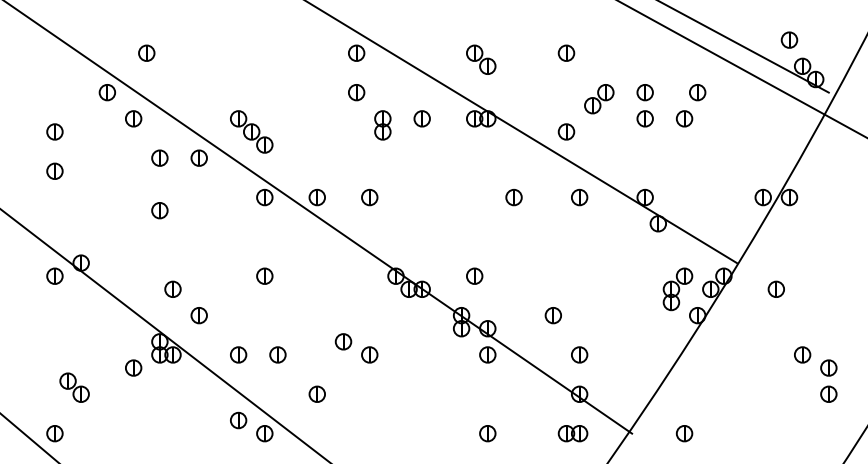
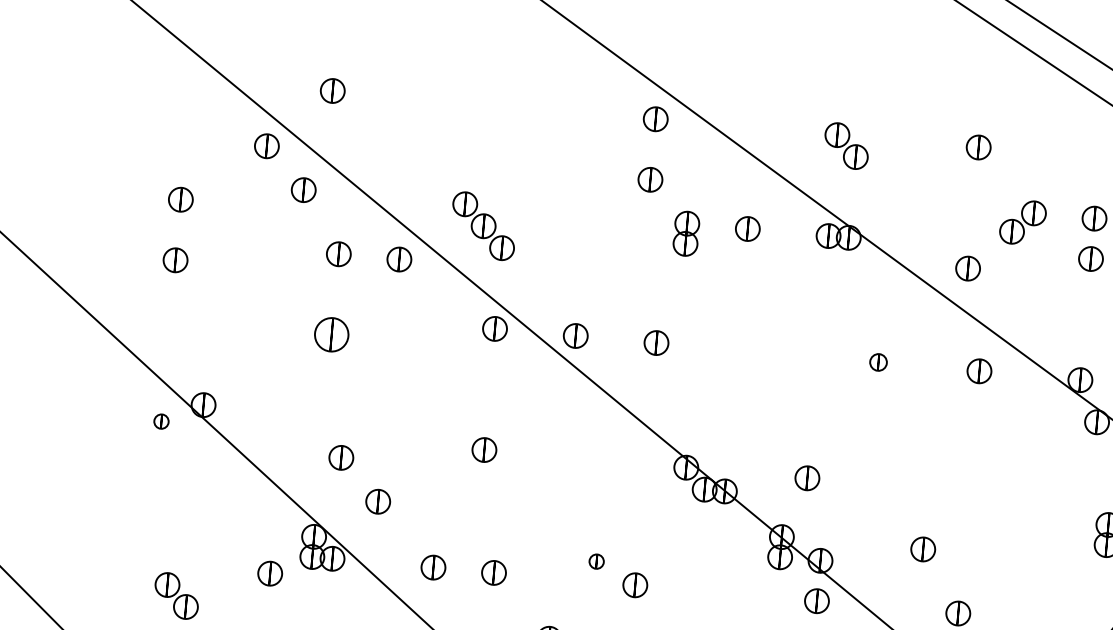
part: (513, 197) -> (877, 362), size x0.7
part: (159, 210) -> (331, 334), size x1.4
part: (54, 275) -> (160, 420), size x0.6
part: (343, 341) -> (596, 561), size x0.6

